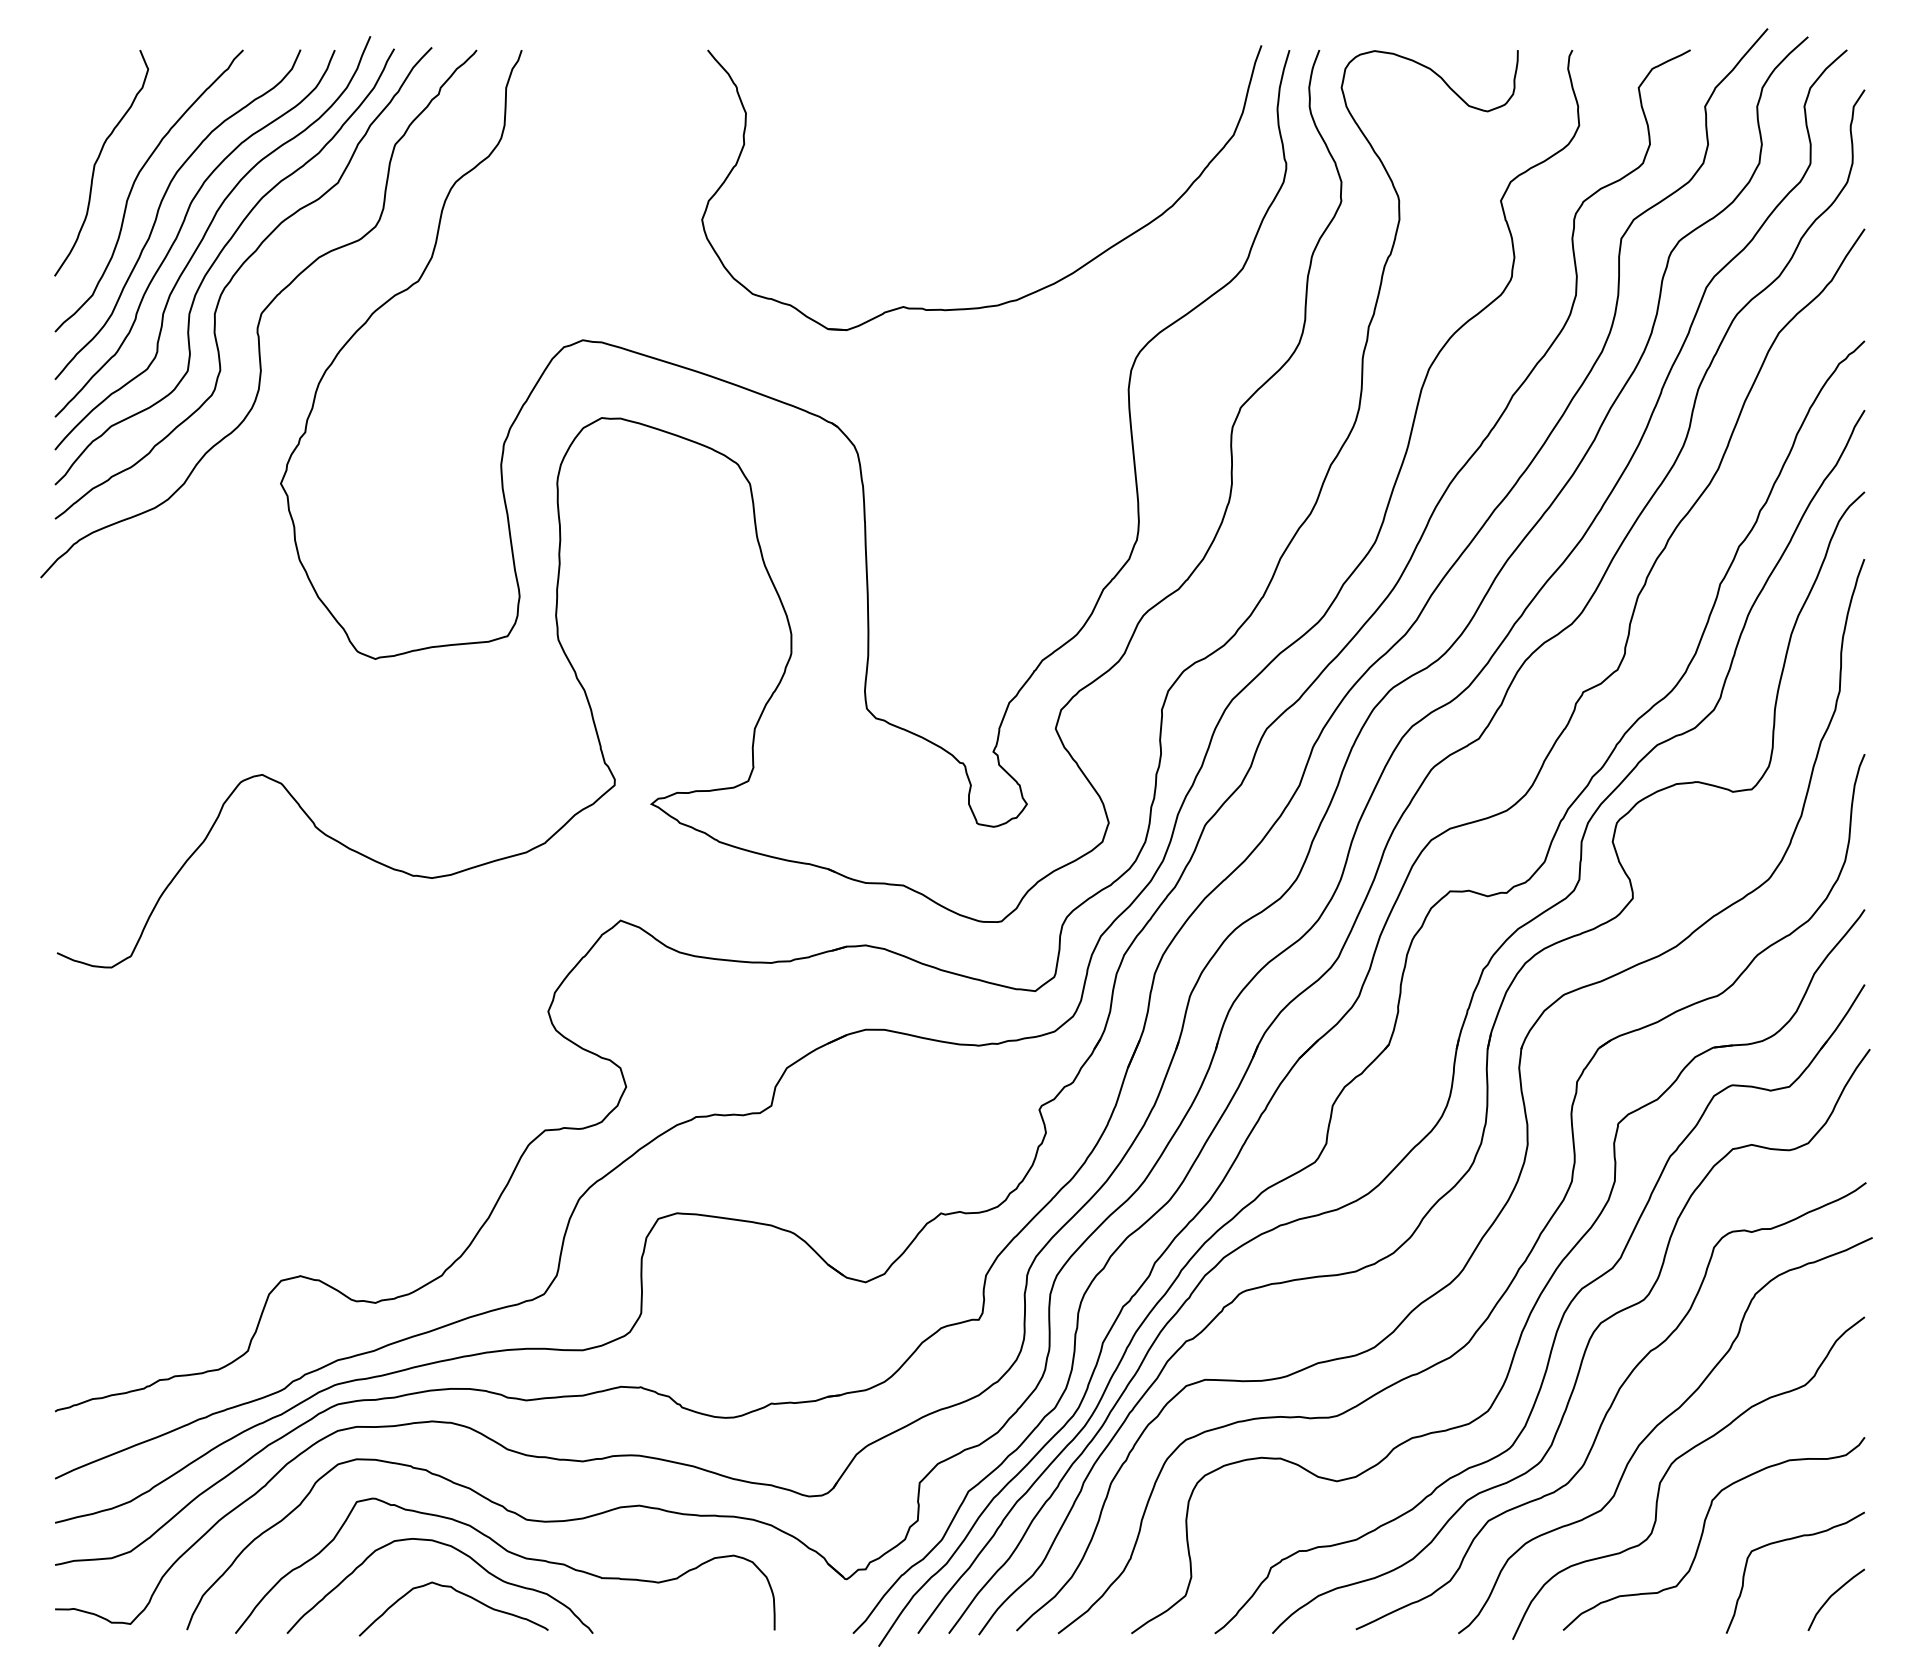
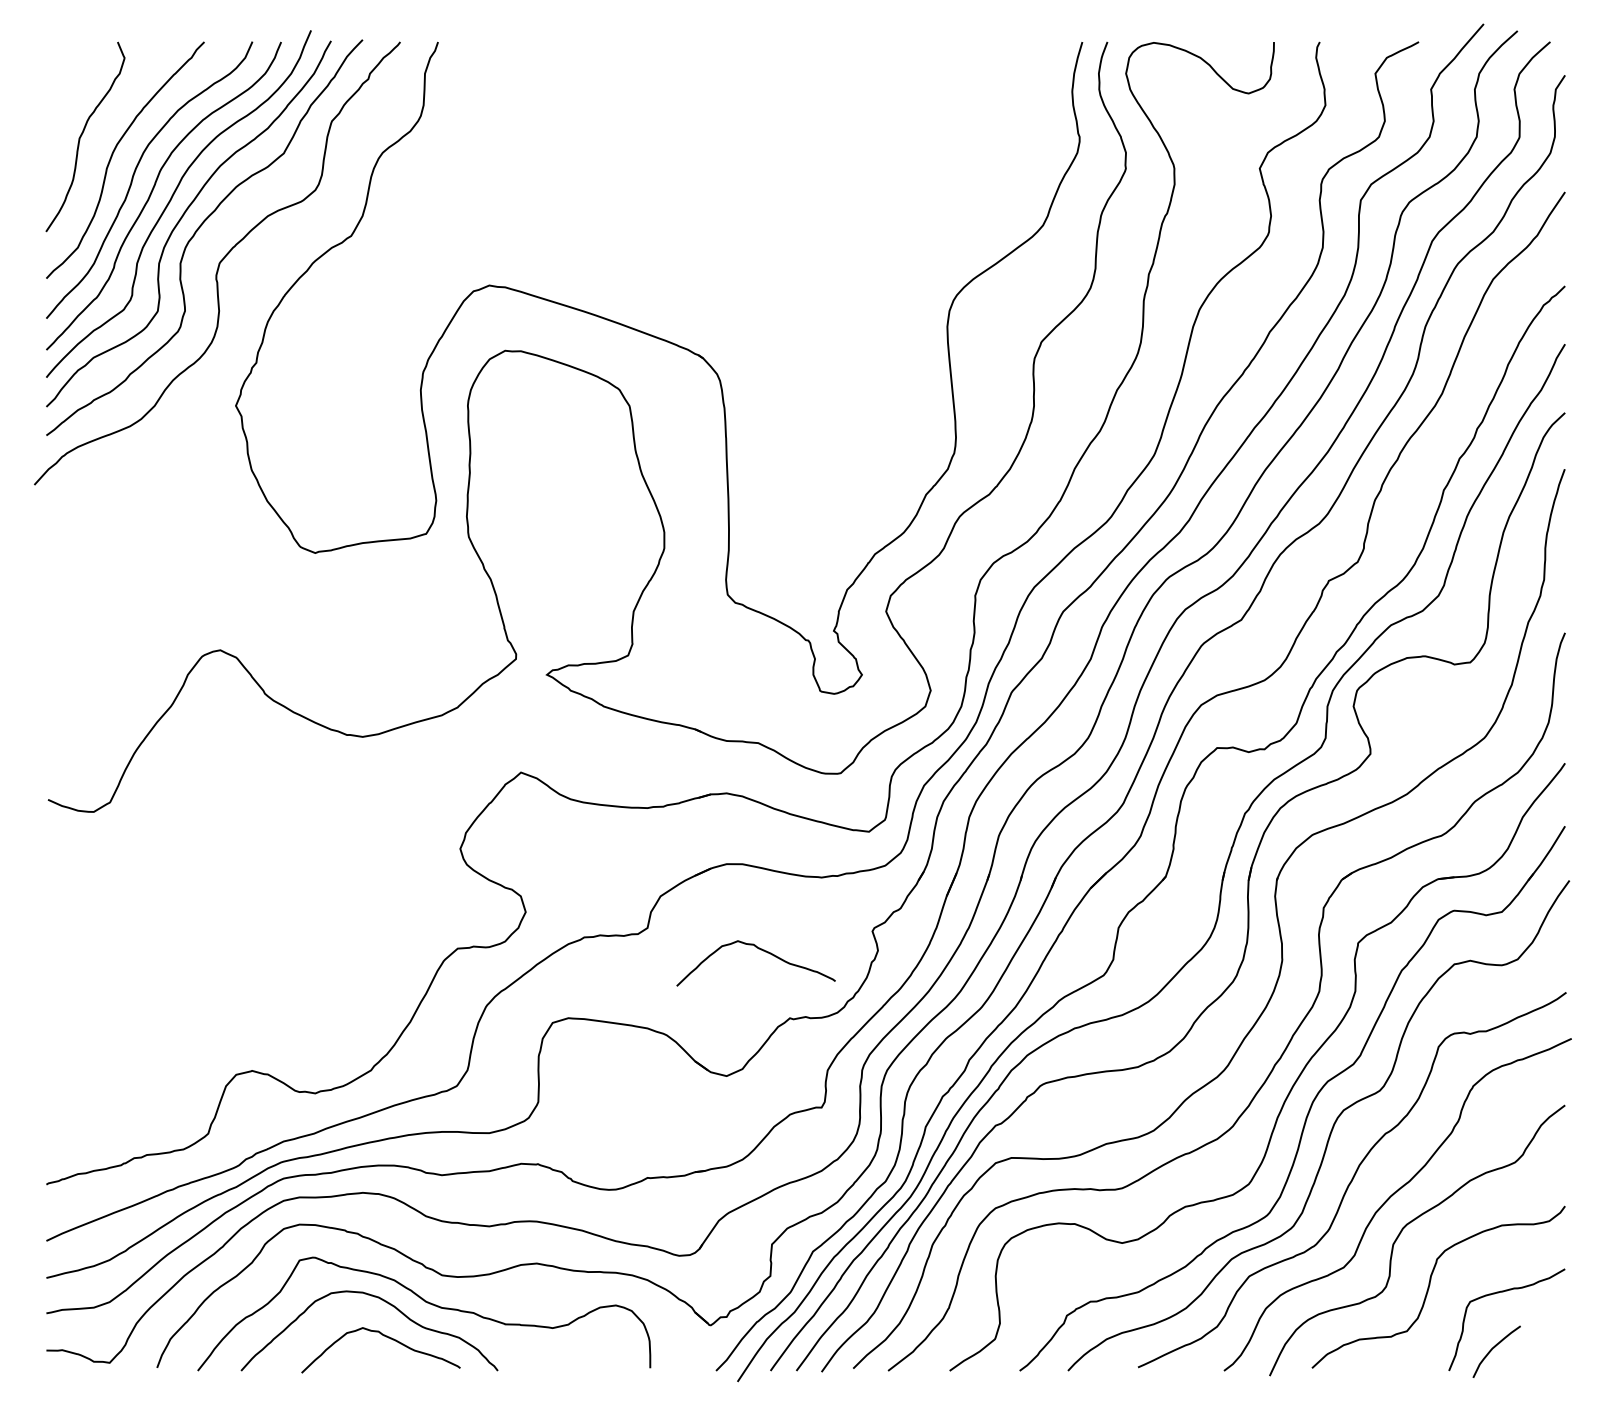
part: (1026, 294) -> (861, 247), removed
curve: (906, 1132) -> (760, 950), added
curve: (1832, 1596) -> (1493, 1349), moved

